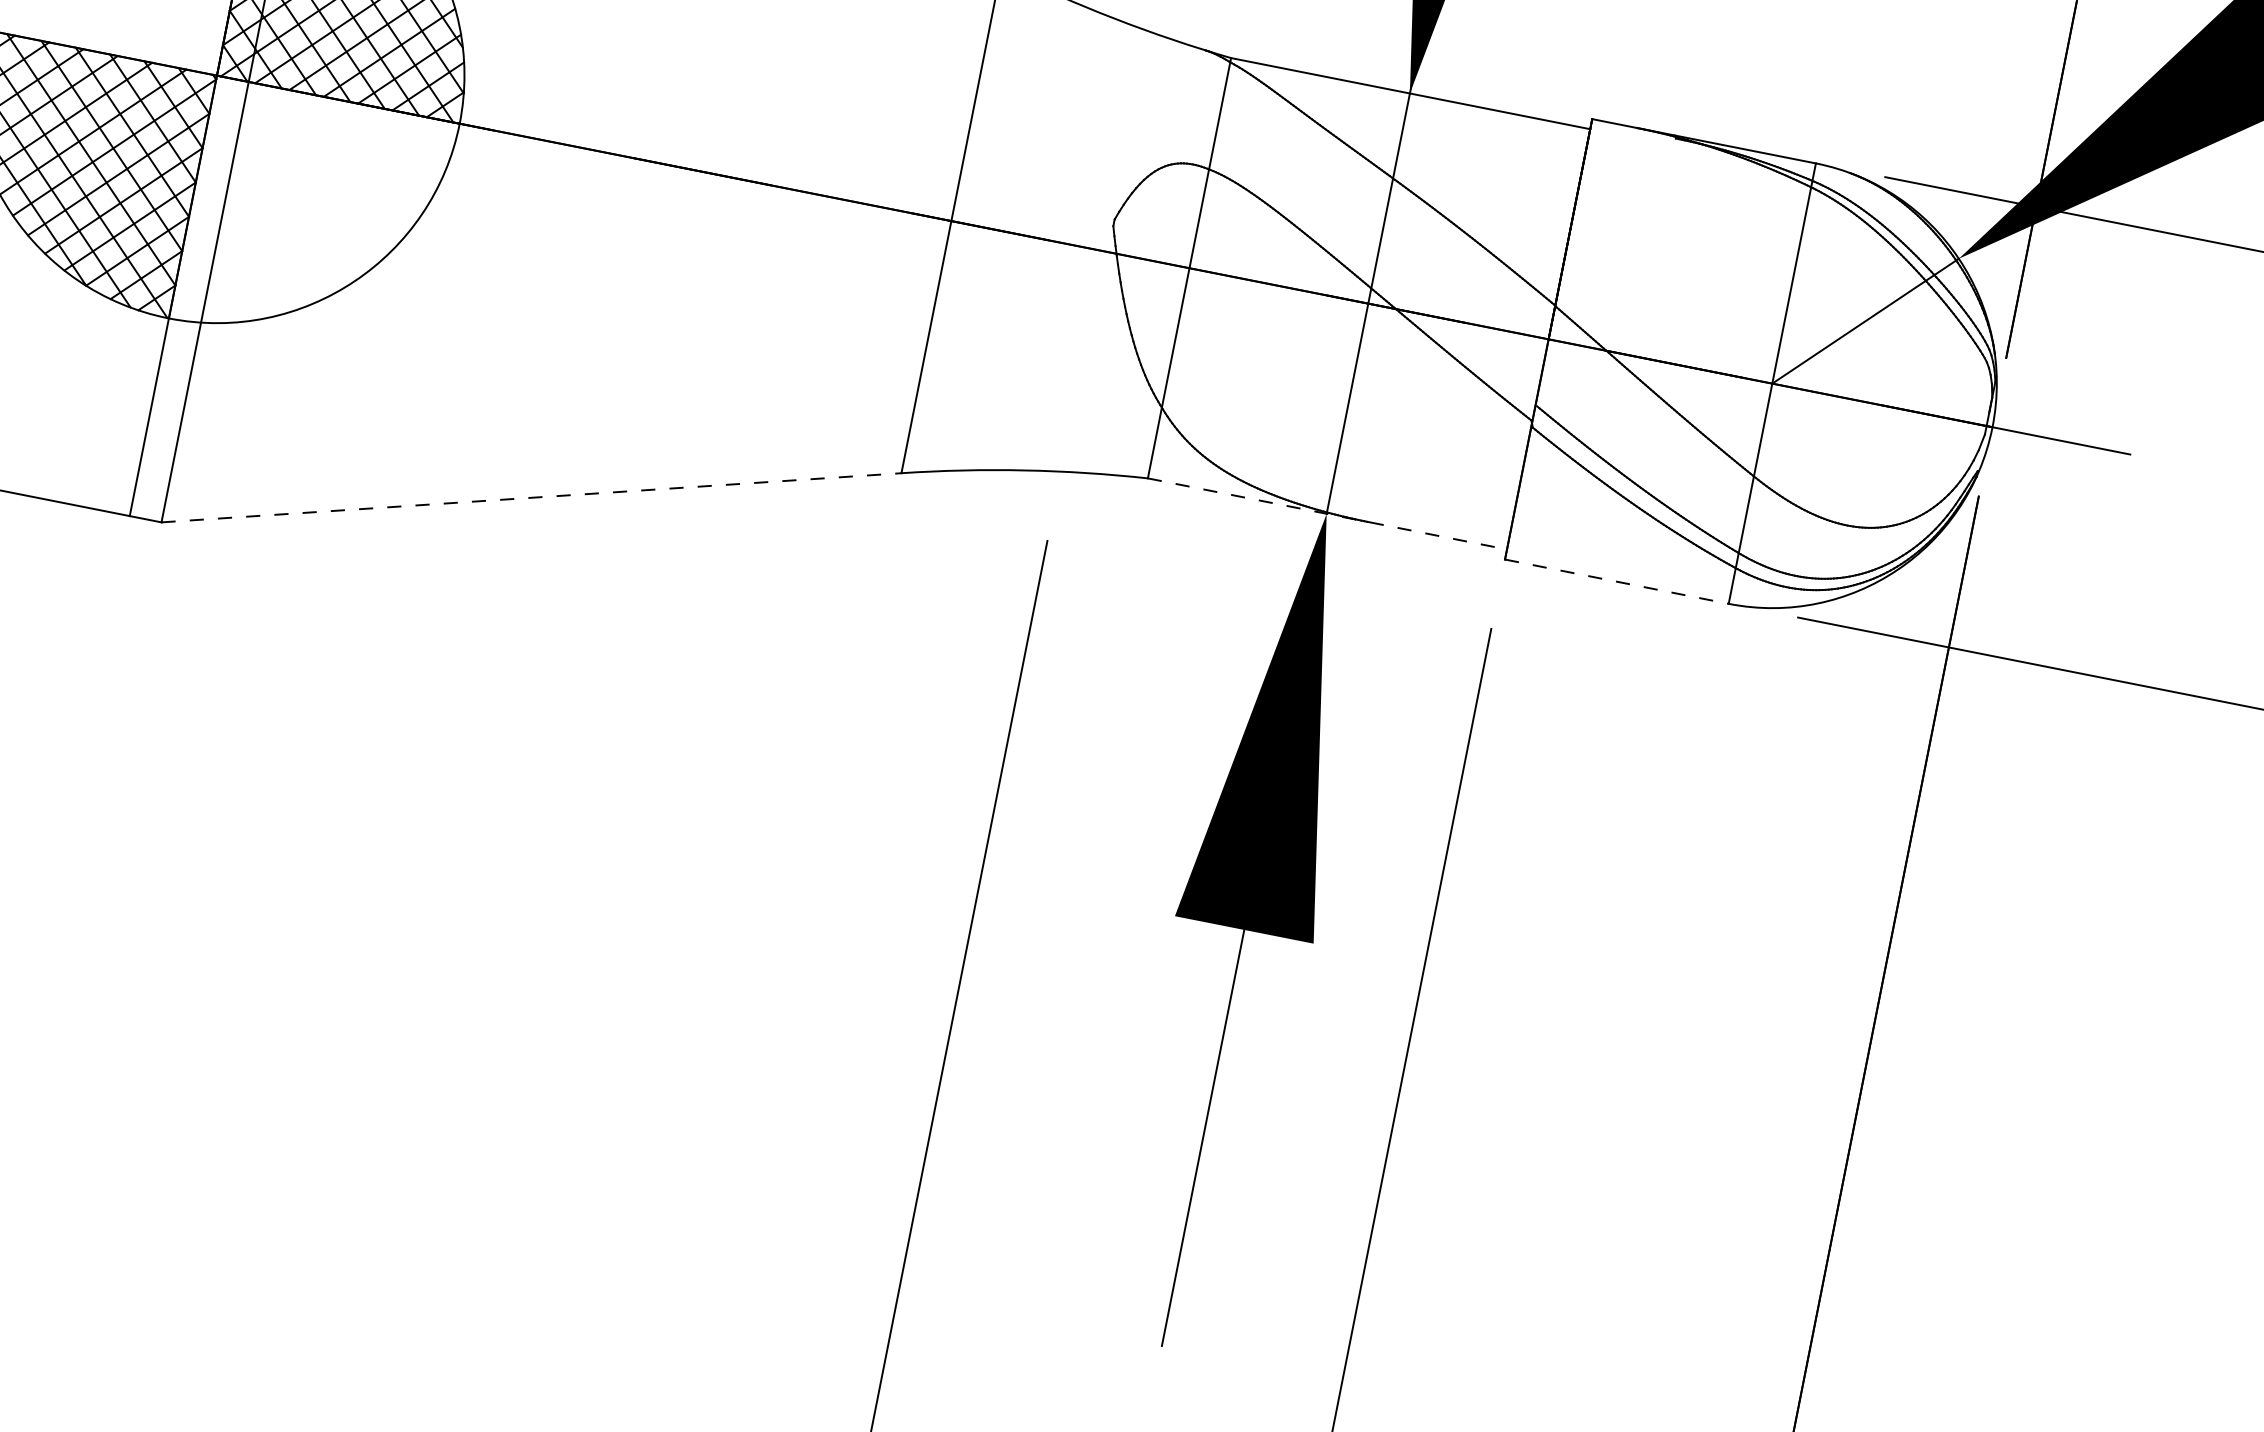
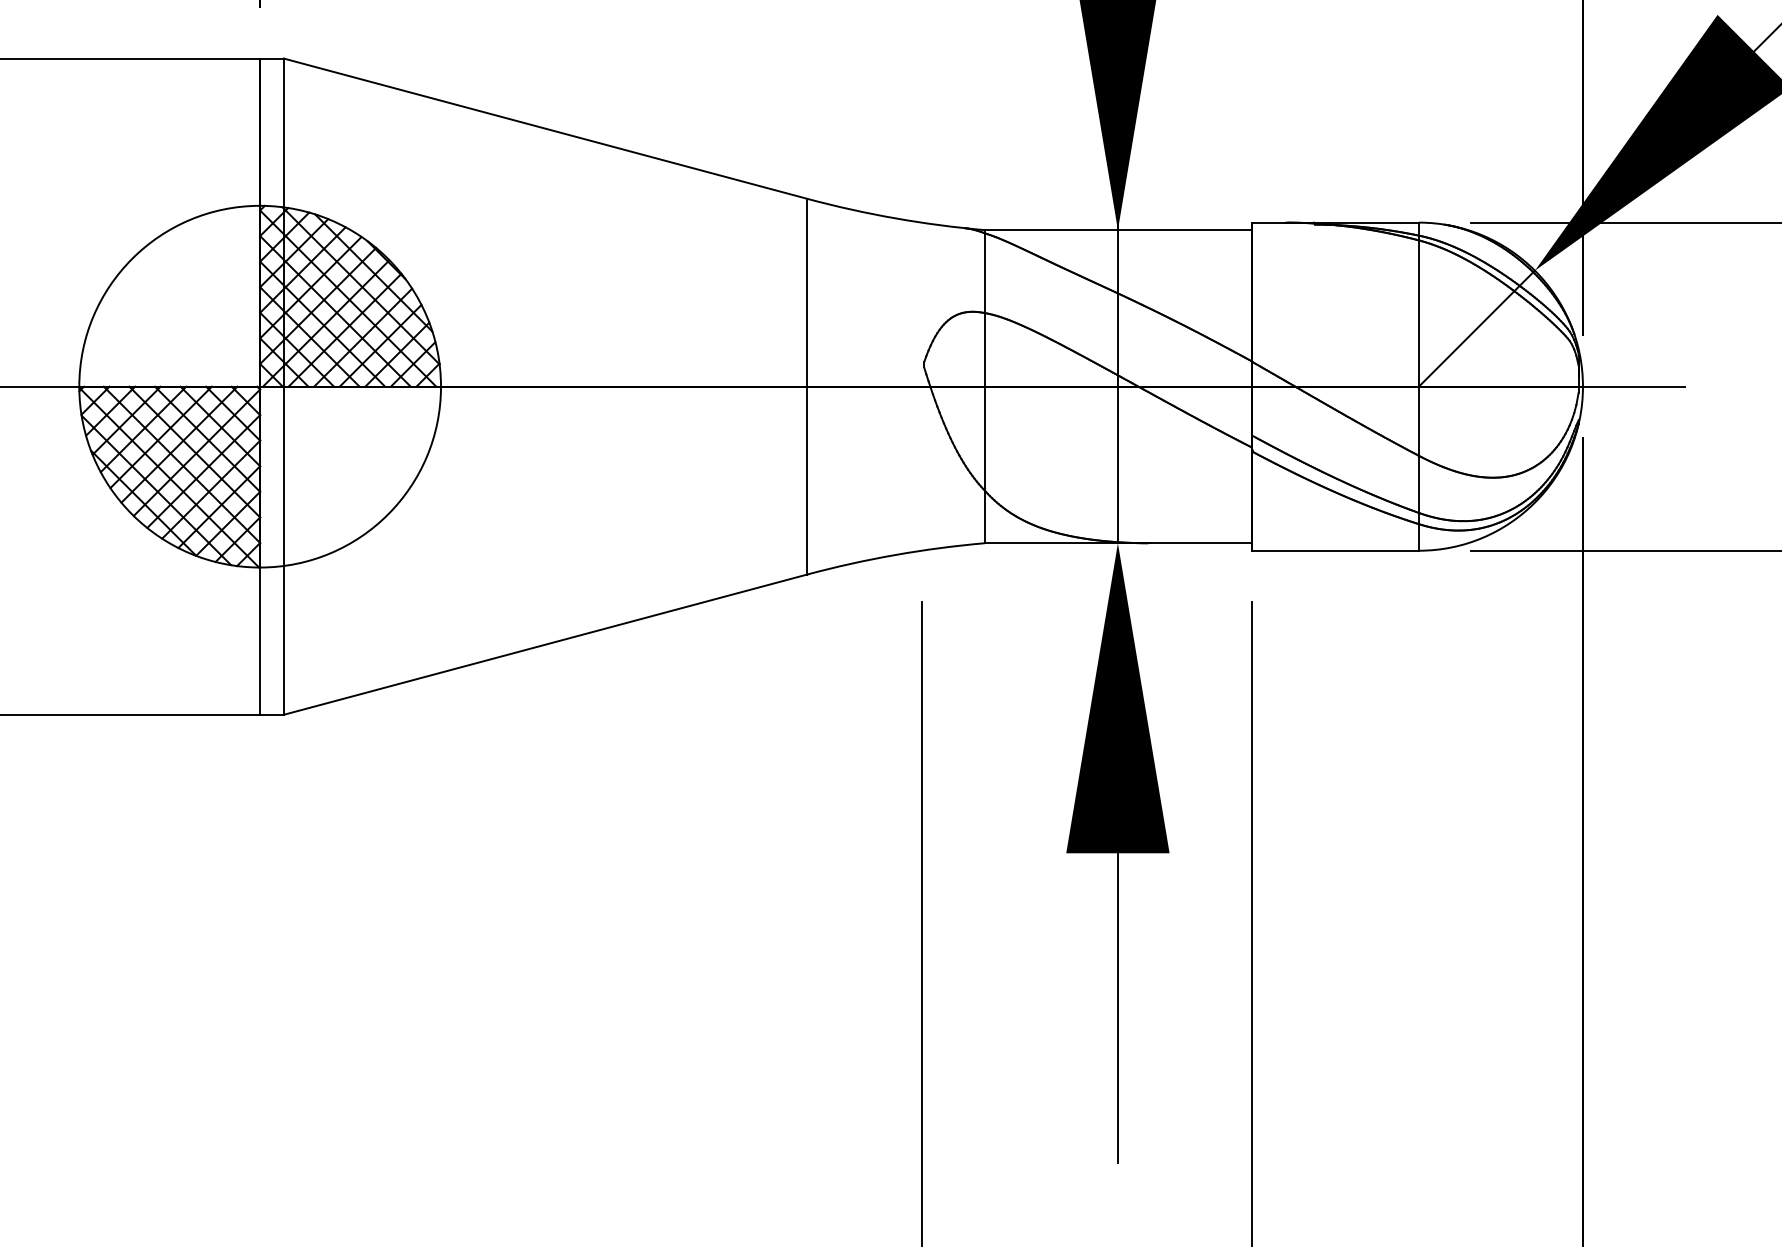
line: (531, 497) -> (545, 644), dashed -> solid
line: (1327, 514) -> (1118, 543), dashed -> solid
line: (1618, 581) -> (1336, 550), dashed -> solid

